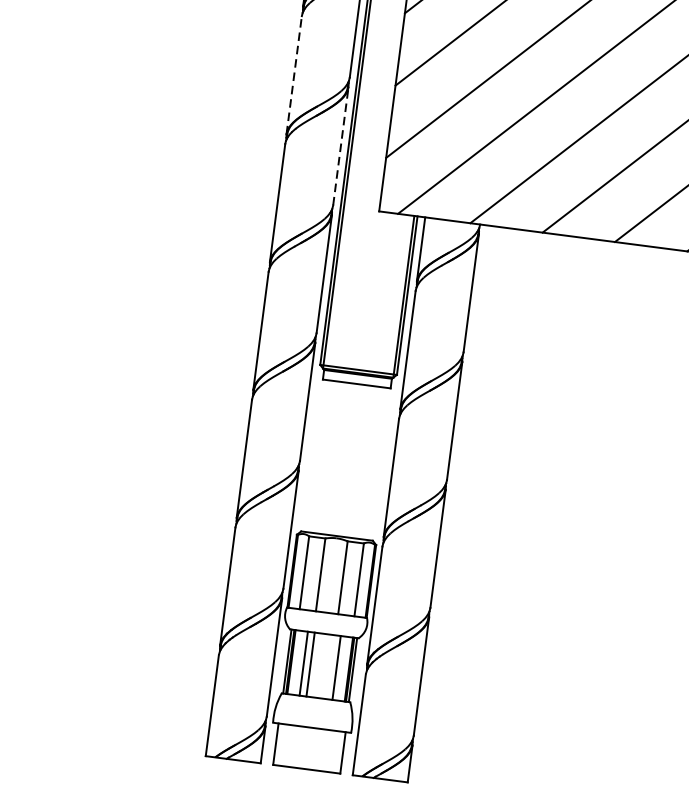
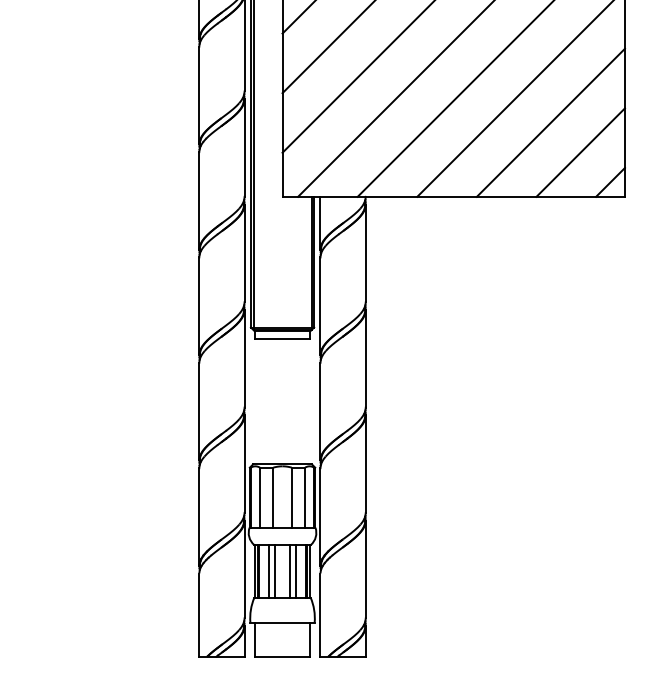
line: (294, 75) -> (199, 95), dashed -> solid
line: (340, 146) -> (244, 148), dashed -> solid
line: (329, 667) -> (290, 571), added

